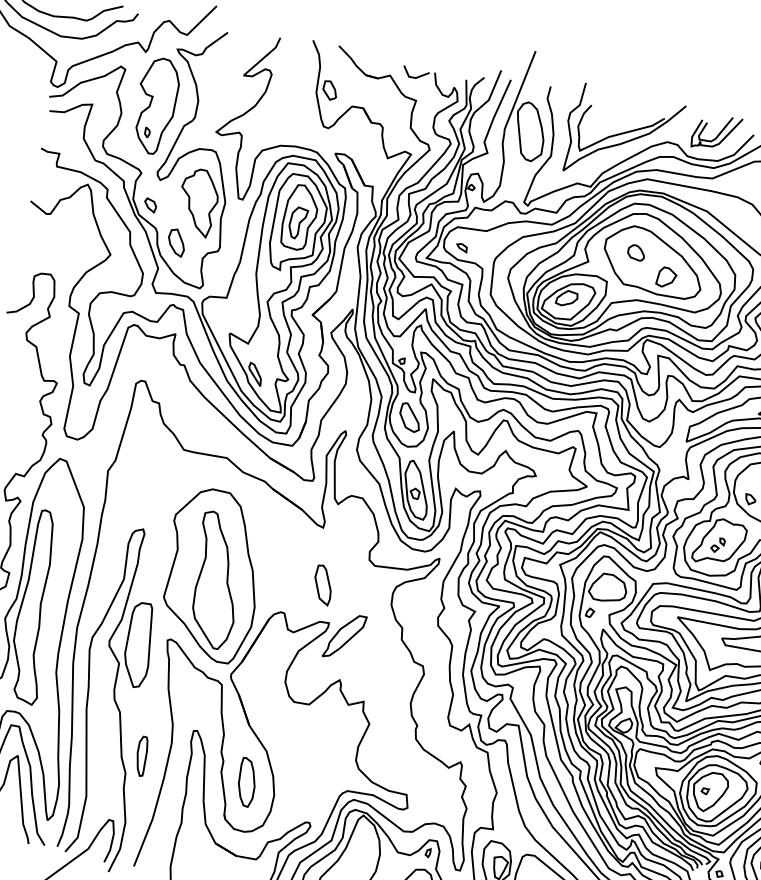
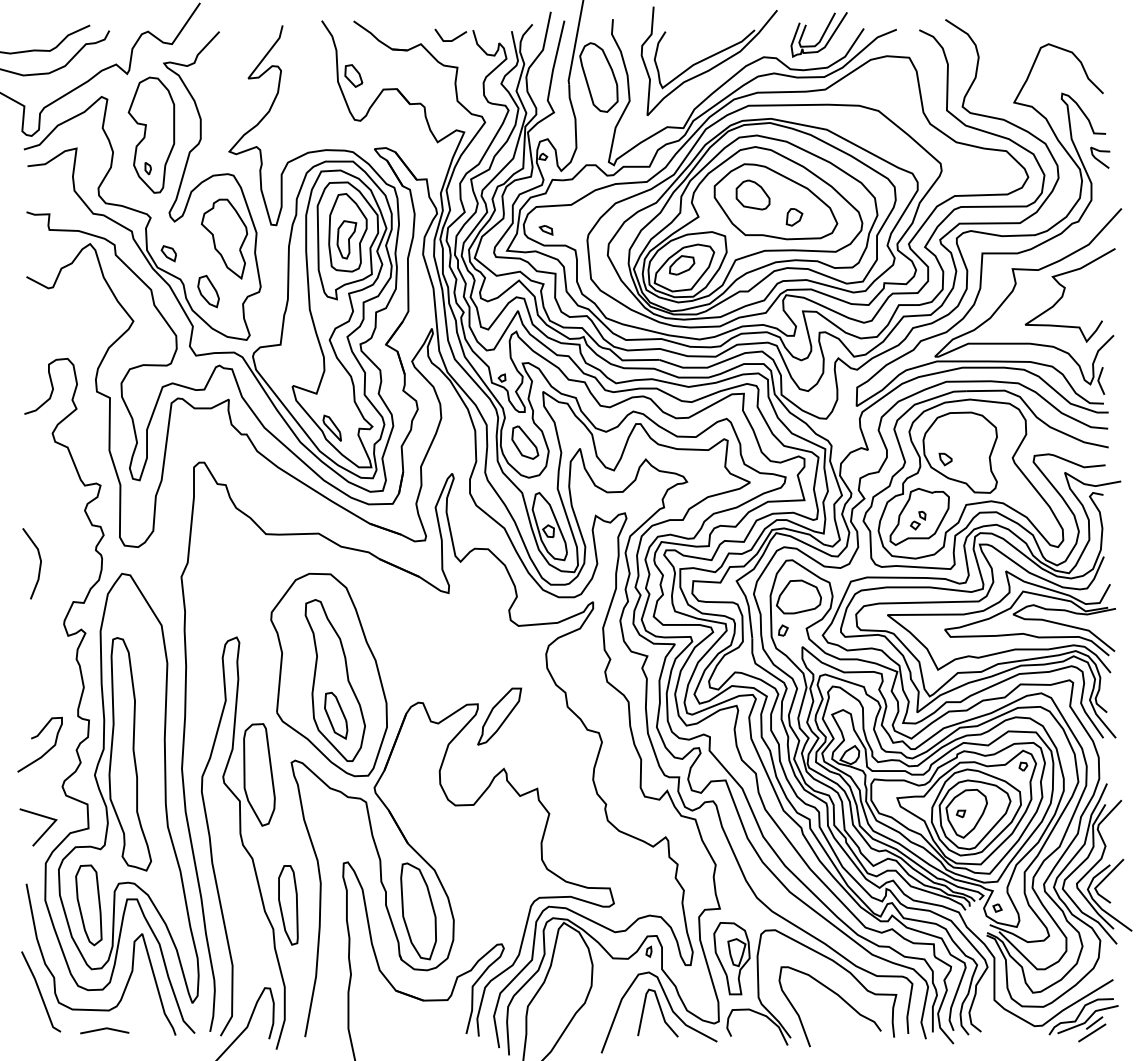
part: (636, 252) -> (752, 194), size x1.67
part: (666, 277) -> (794, 217), size x0.71
part: (323, 584) -> (336, 715), moved
part: (141, 756) -> (288, 905), size x1.67
part: (246, 782) -> (418, 911), size x1.67

